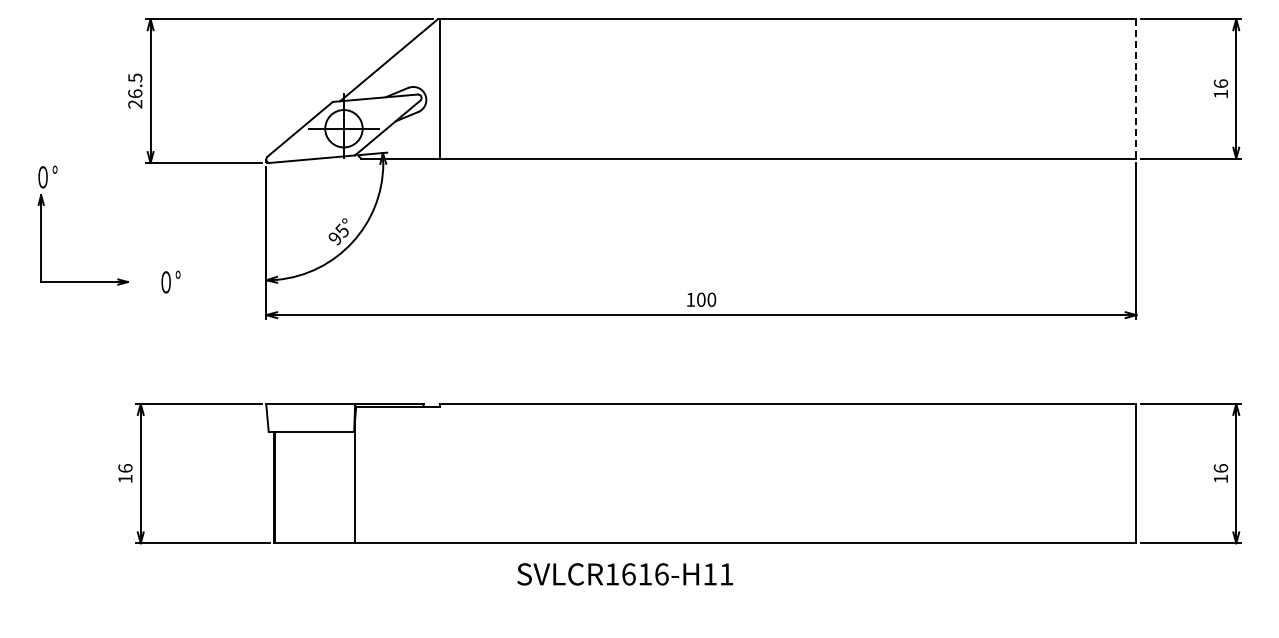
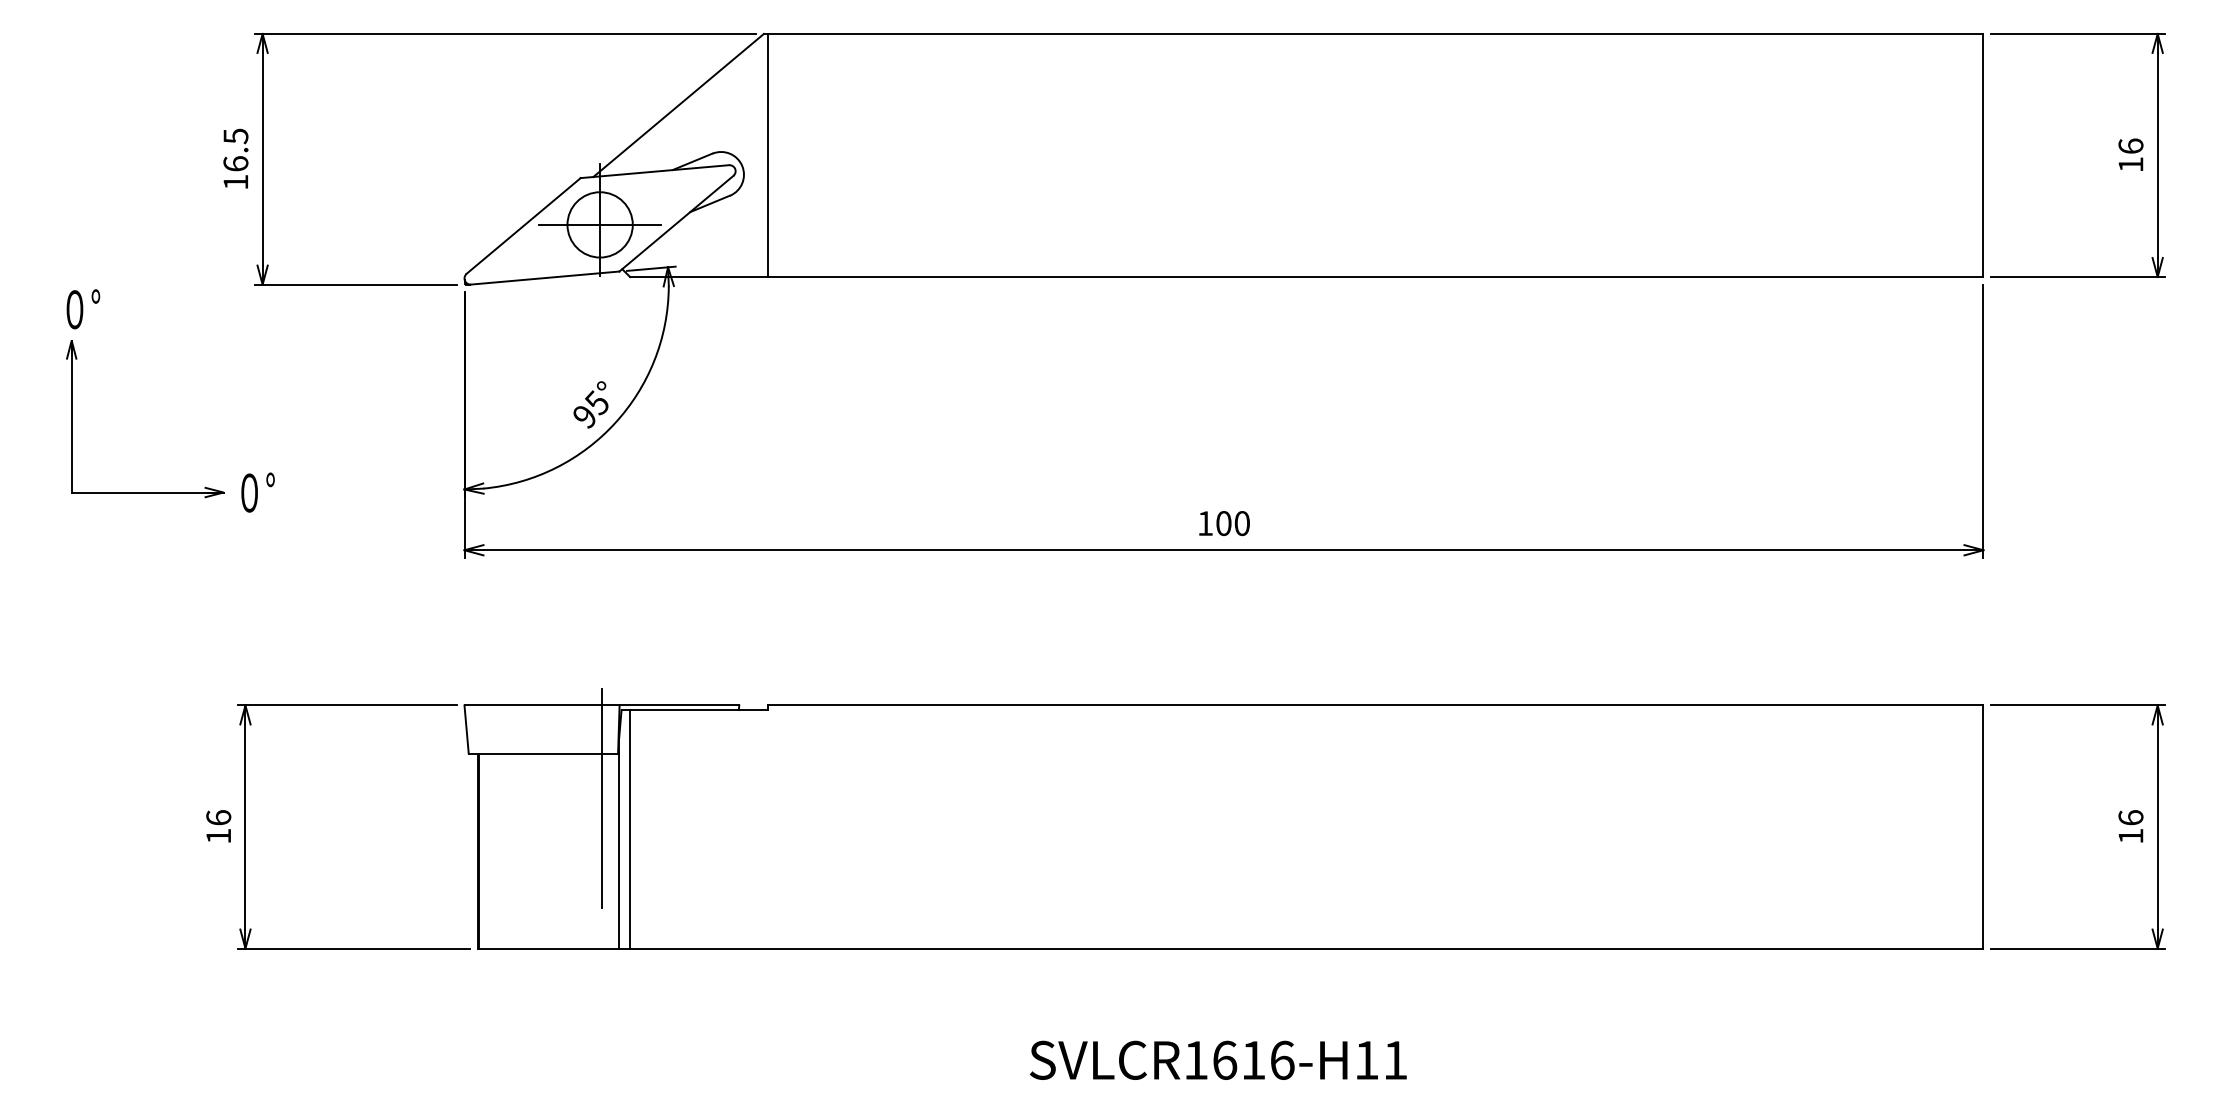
line: (1136, 88) -> (1983, 154), dashed -> solid
text: (135, 104) -> (236, 182), 26.5 -> 16.5
text: (170, 281) -> (257, 491), moved
line: (344, 457) -> (601, 798), added
line: (361, 474) -> (630, 828), added
text: (624, 574) -> (1217, 1060), moved

